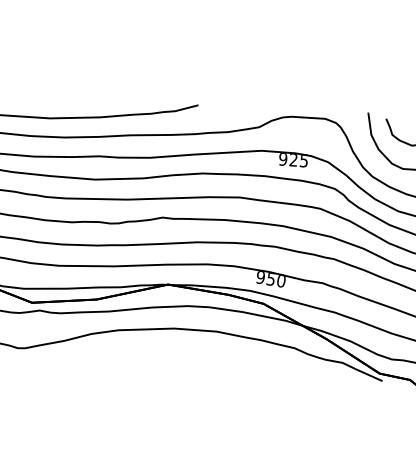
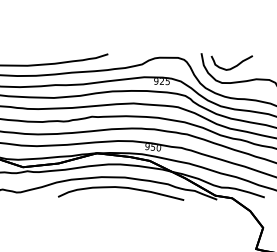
part: (208, 360) -> (121, 193), added

